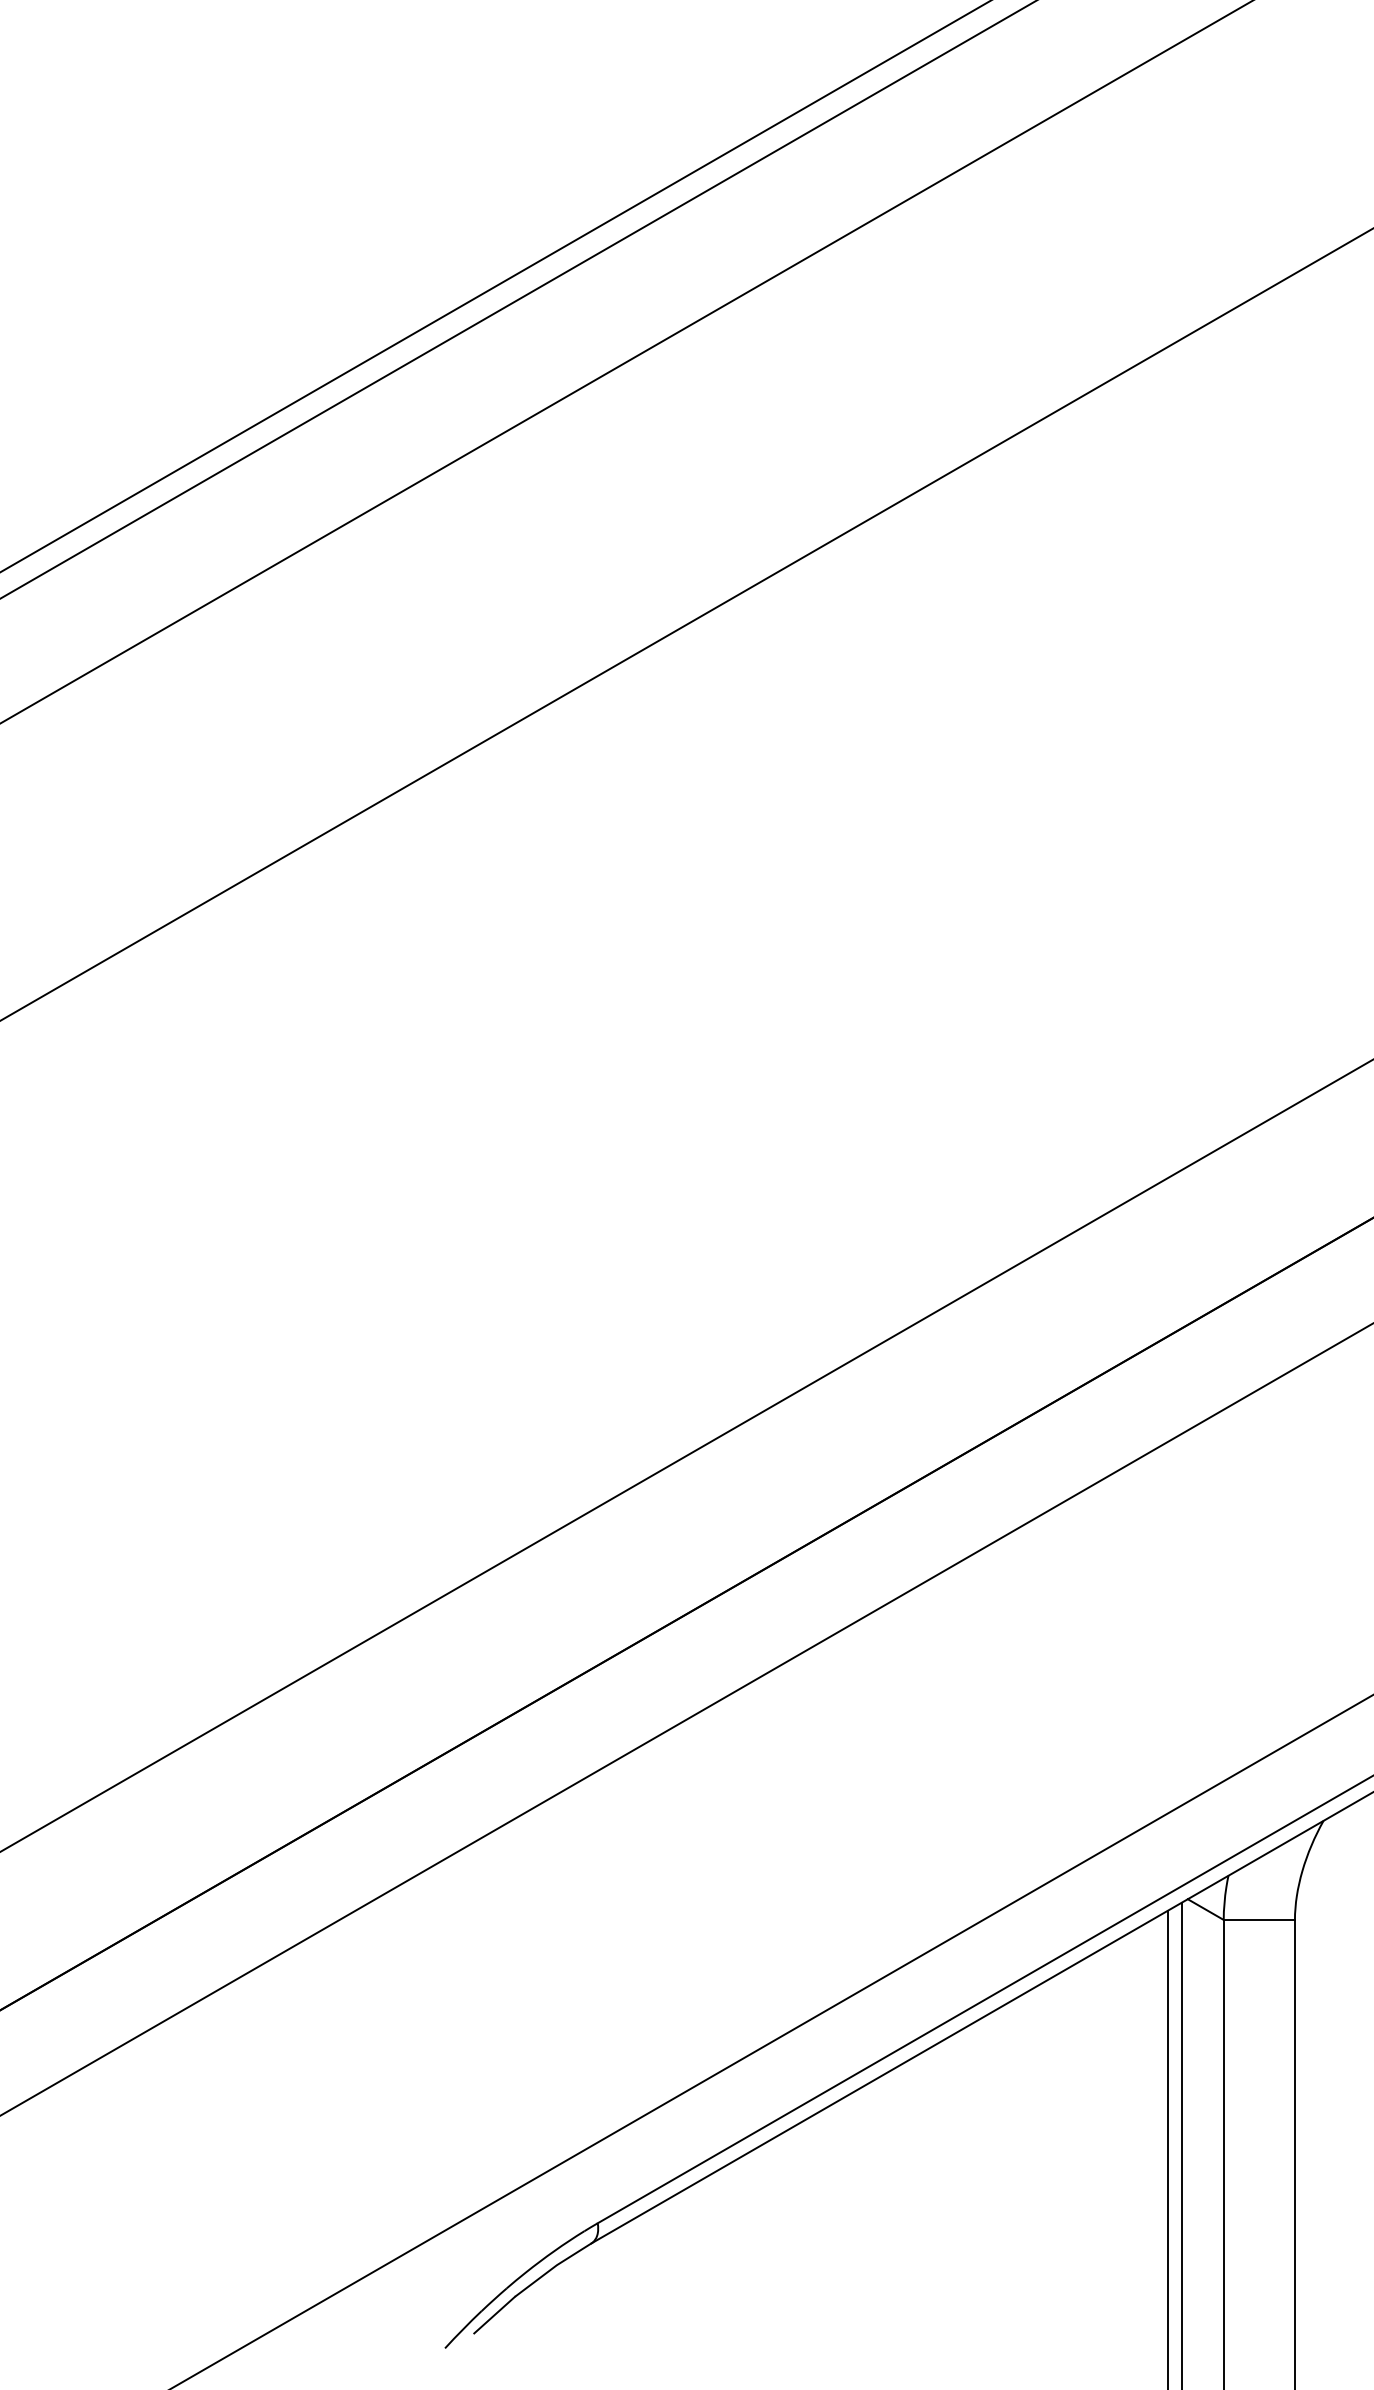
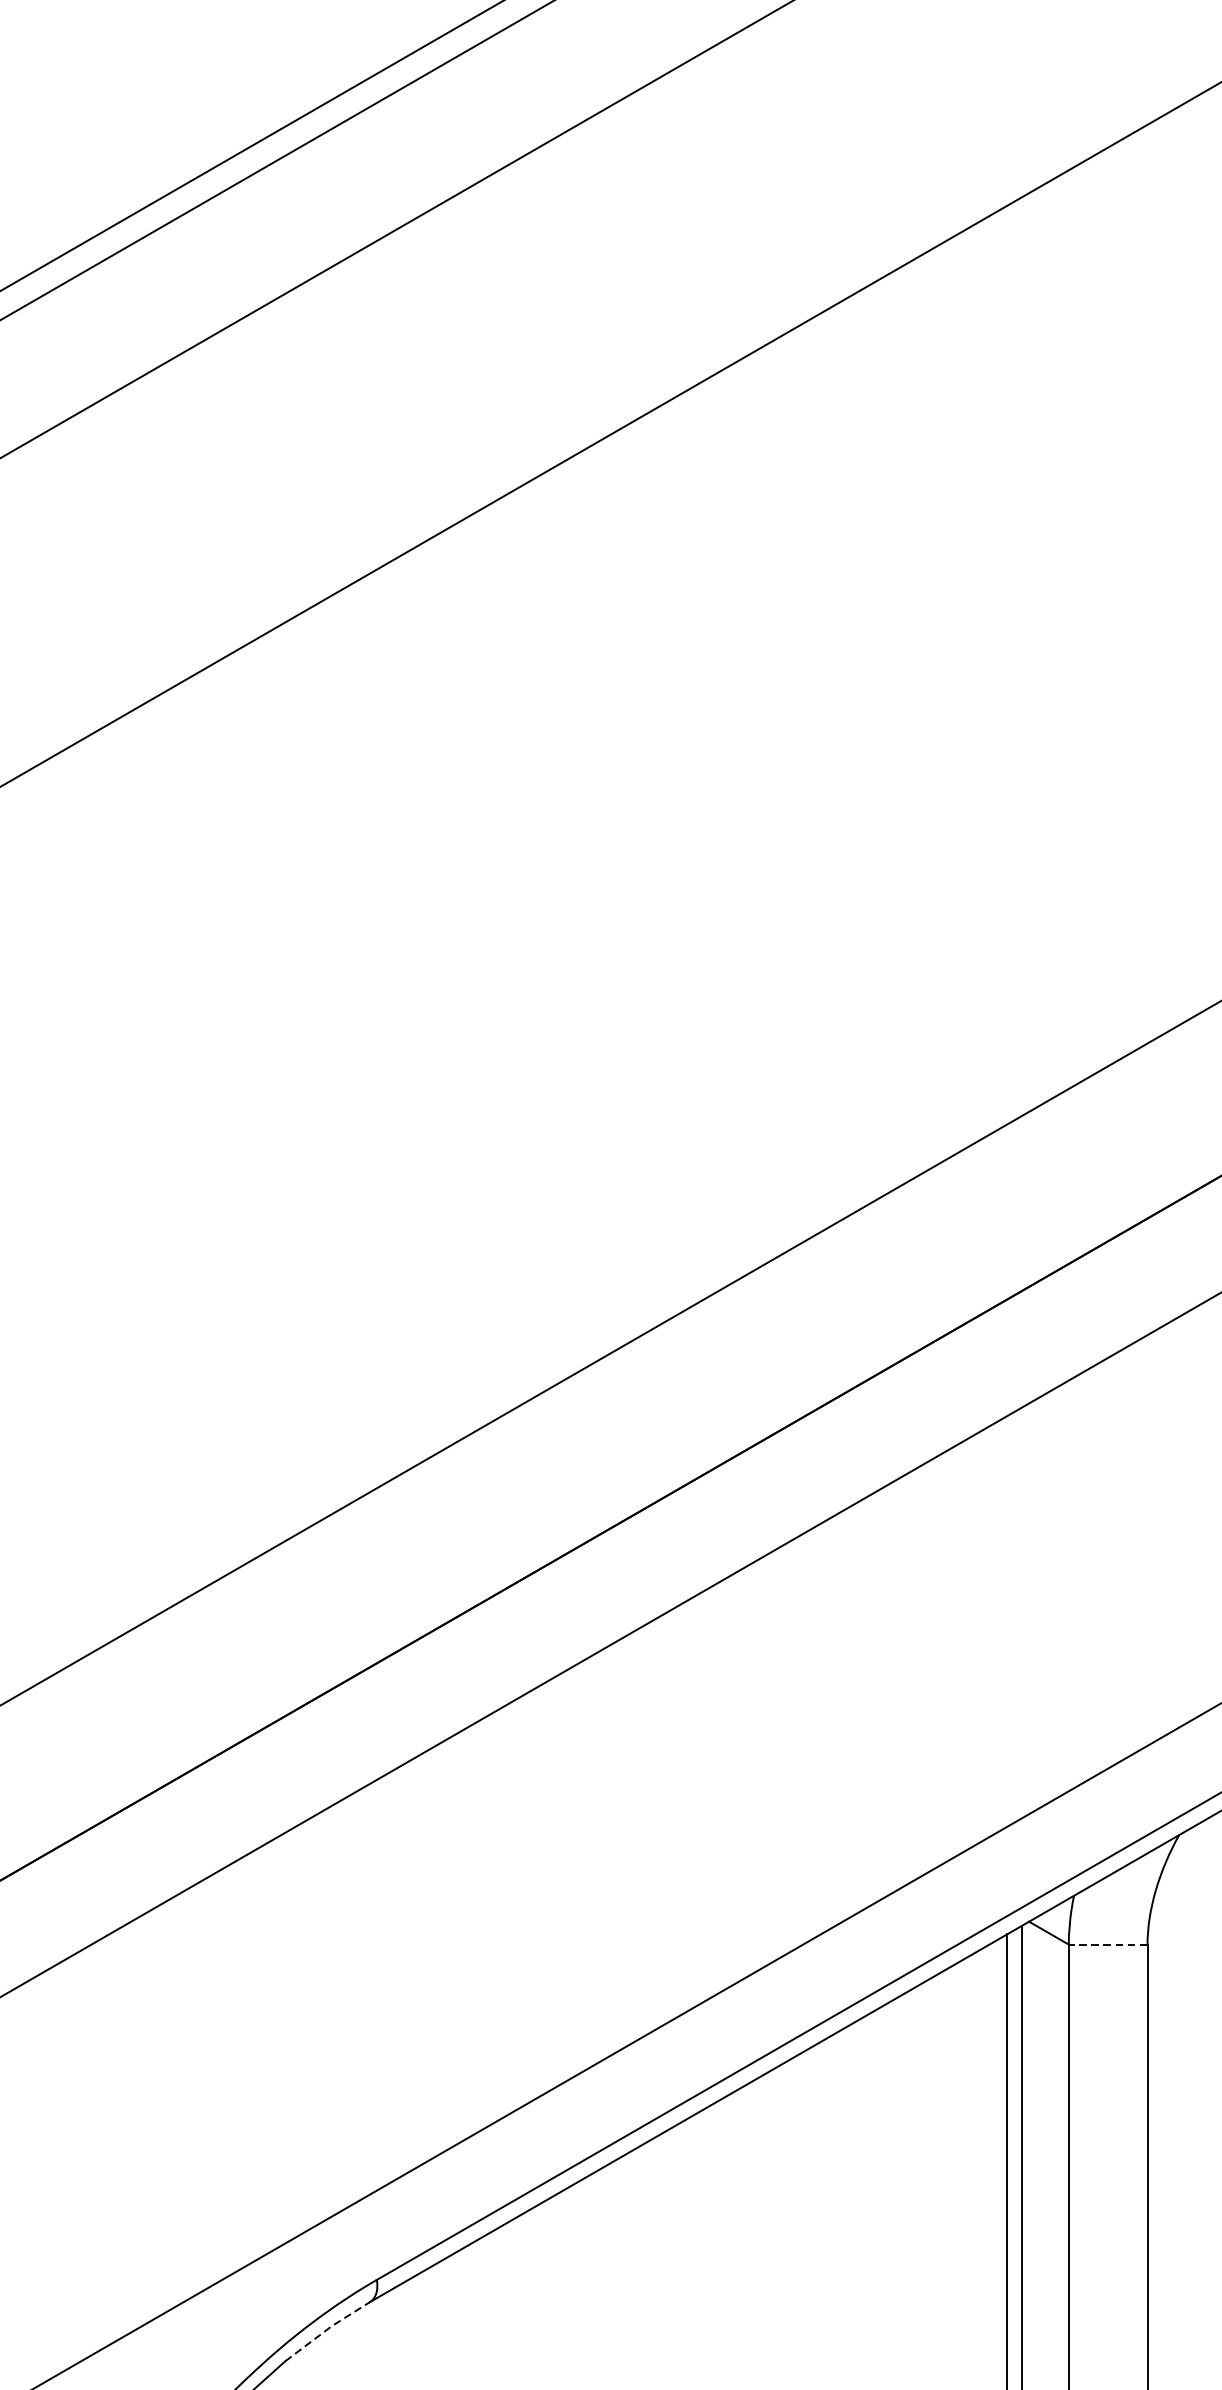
line: (1259, 1919) -> (1108, 1944), solid -> dashed
line: (552, 2268) -> (326, 2329), solid -> dashed

